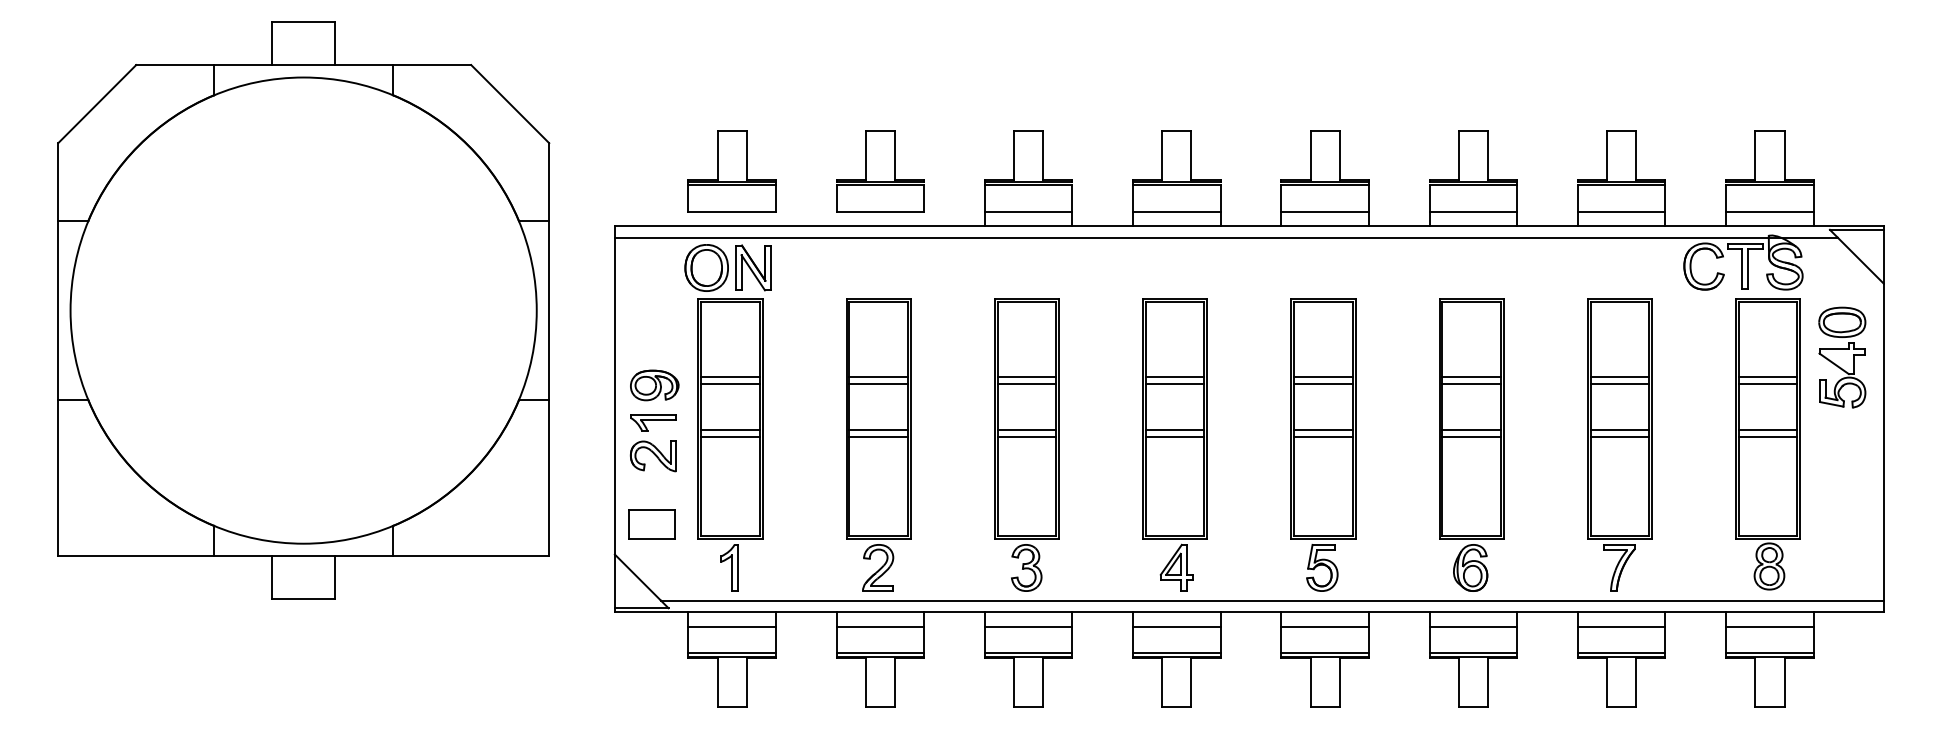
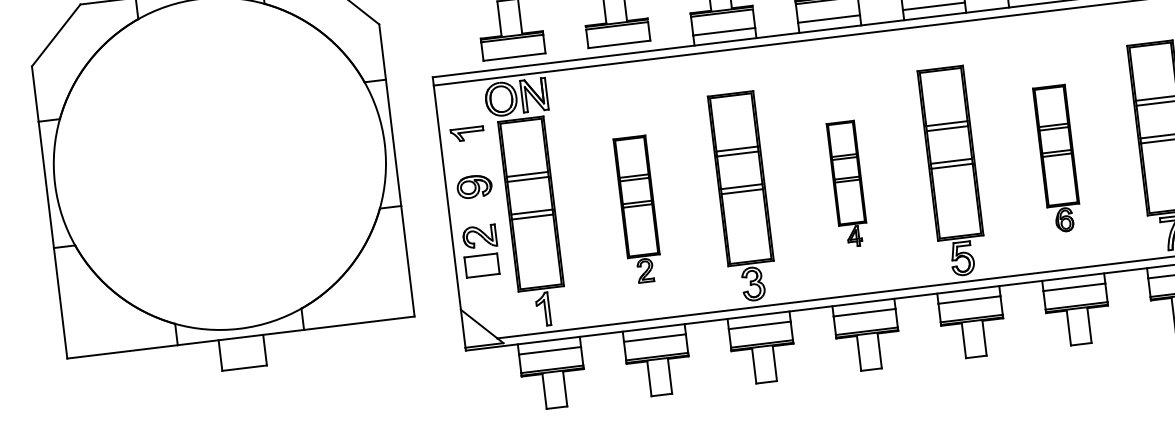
part: (653, 422) -> (467, 133), moved
part: (878, 444) -> (637, 209), size x0.7
part: (1174, 444) -> (847, 184), size x0.6
part: (1471, 444) -> (1057, 158), size x0.7
part: (651, 524) -> (481, 265), moved

